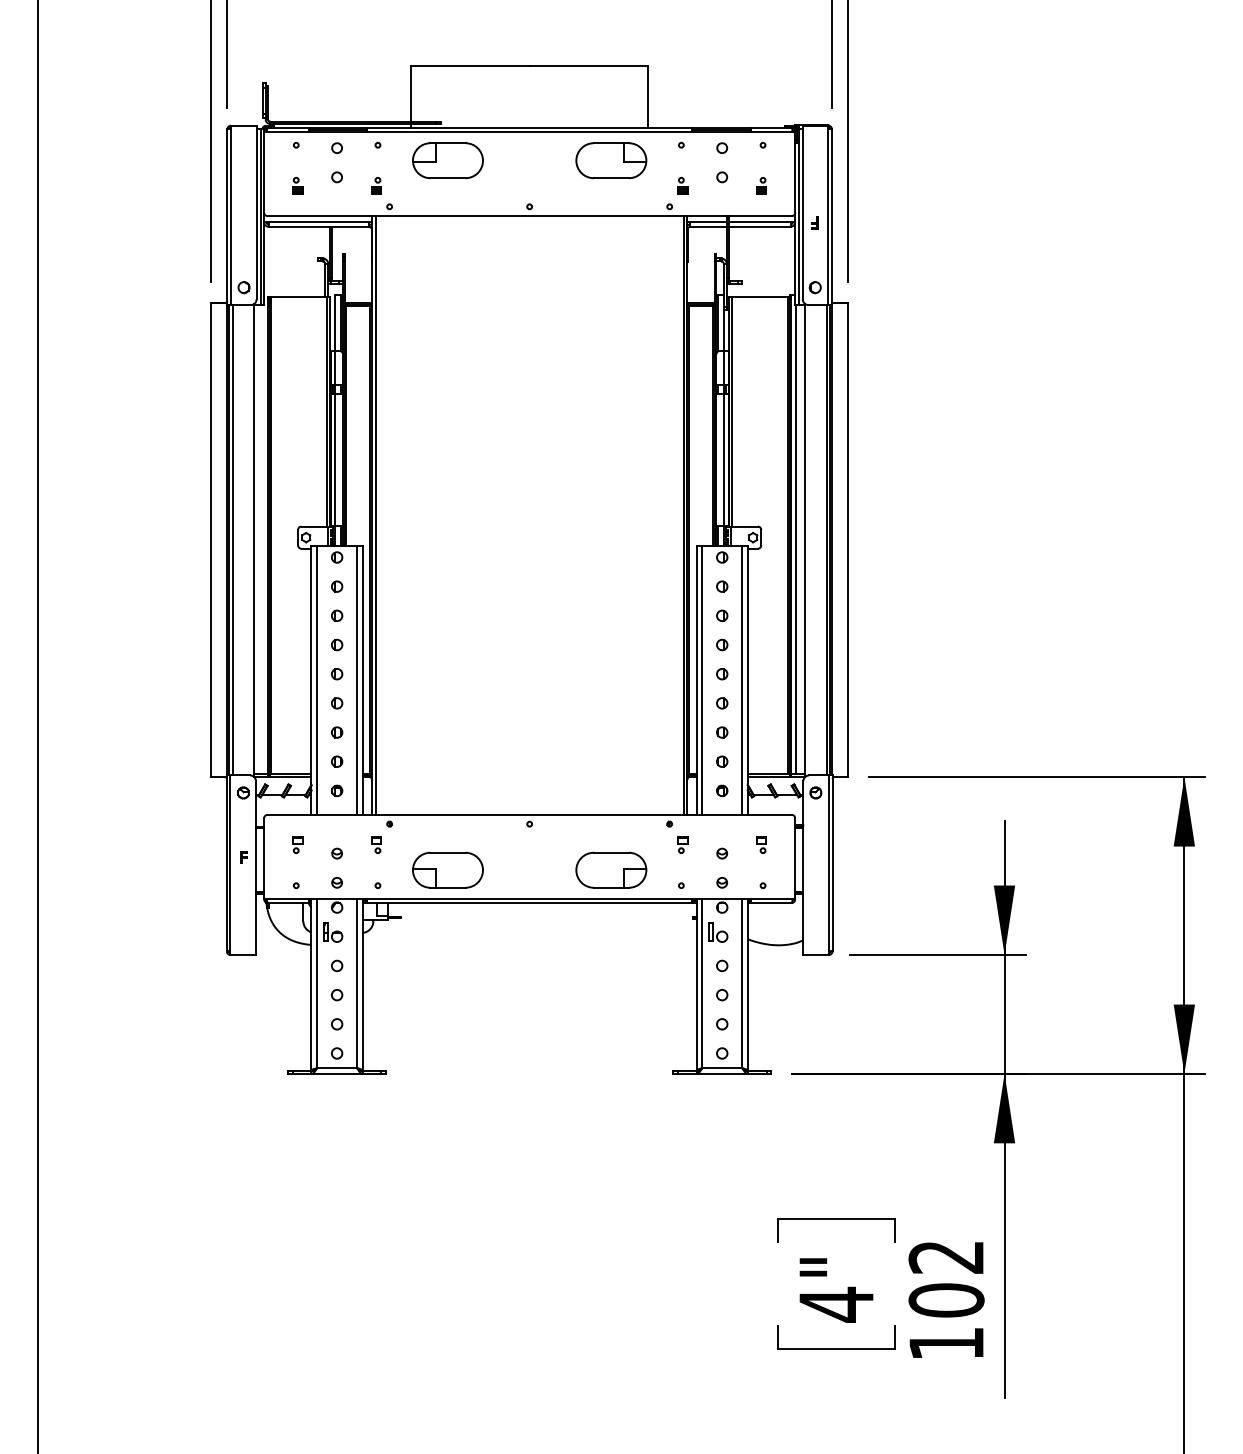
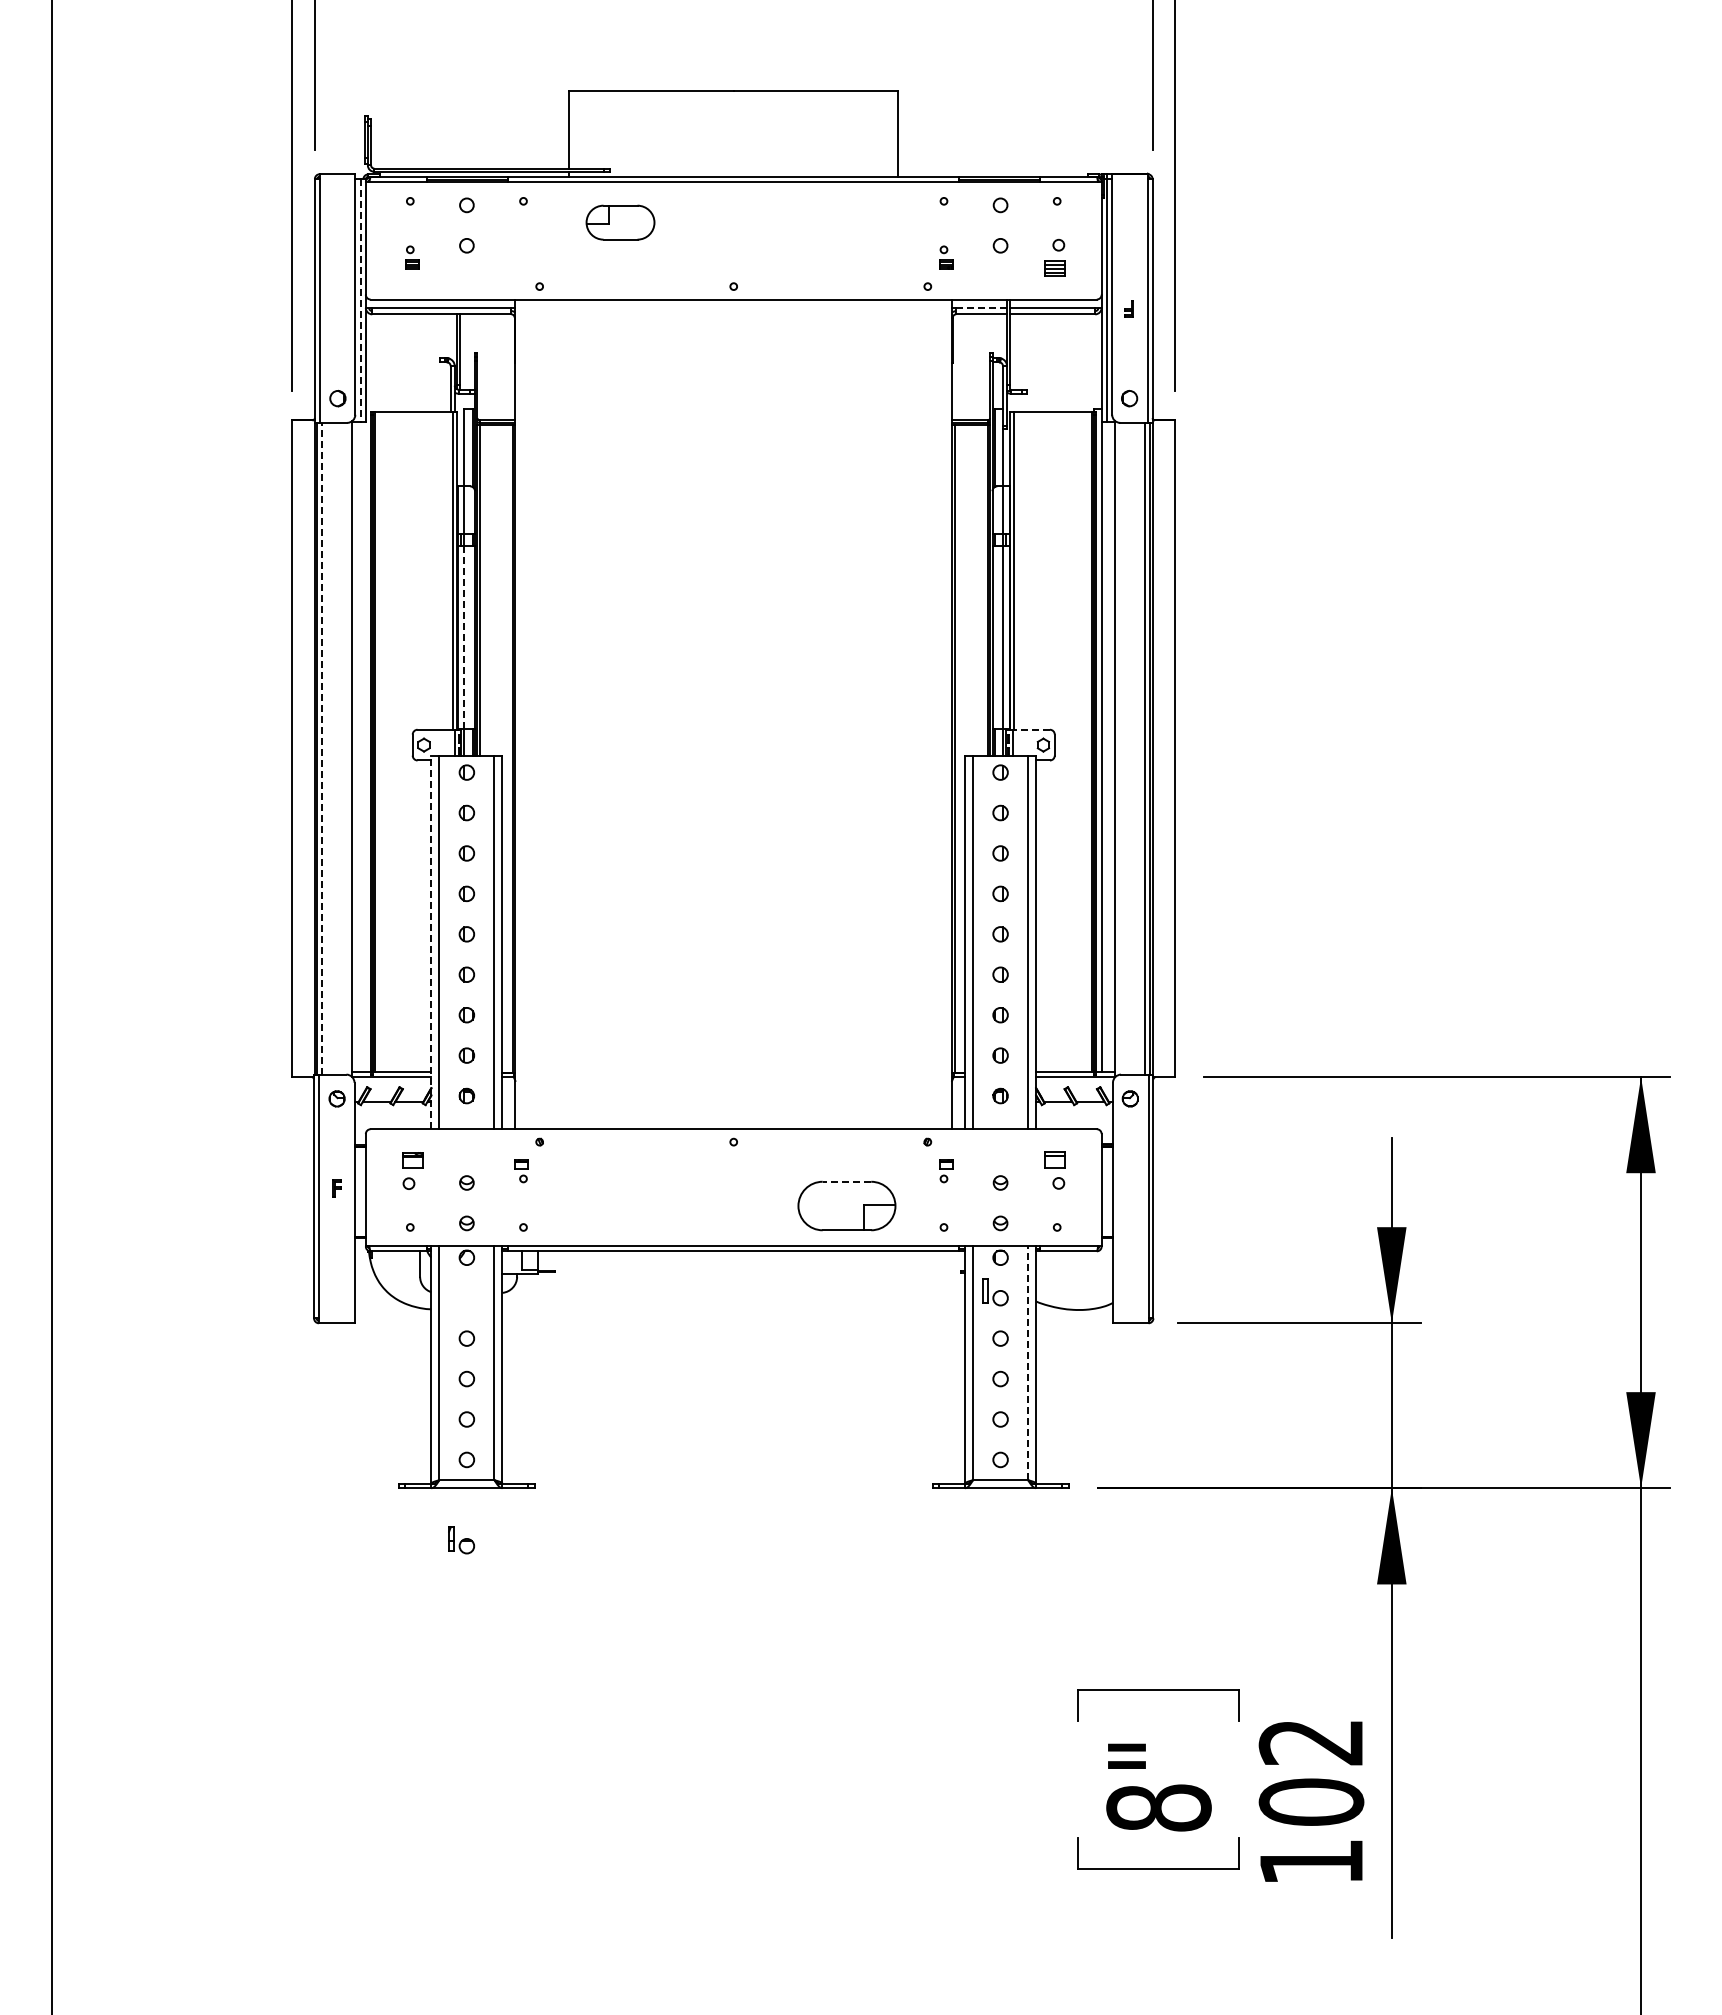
part: (447, 160) -> (620, 222), size x0.7
part: (611, 160) -> (846, 222), removed
part: (376, 185) -> (521, 257), removed
part: (761, 185) -> (1054, 257), size x1.6
line: (260, 217) -> (360, 301), solid -> dashed
line: (709, 221) -> (982, 307), solid -> dashed
line: (335, 460) -> (464, 637), solid -> dashed
line: (375, 515) -> (520, 714), removed
line: (683, 515) -> (947, 714), removed
line: (744, 526) -> (1031, 729), solid -> dashed
line: (232, 540) -> (322, 748), solid -> dashed
line: (311, 680) -> (431, 942), solid -> dashed
part: (297, 844) -> (412, 1170), size x1.6
part: (761, 845) -> (1054, 1171), size x1.6
line: (611, 852) -> (846, 1181), solid -> dashed
part: (447, 869) -> (620, 1205), removed
part: (333, 932) -> (461, 1540), moved
line: (742, 983) -> (1028, 1363), solid -> dashed
text: (836, 1305) -> (1158, 1808), 4" -> 8"

